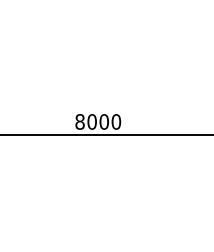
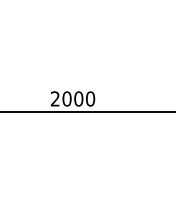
text: (79, 121) -> (54, 98), 8000 -> 2000

